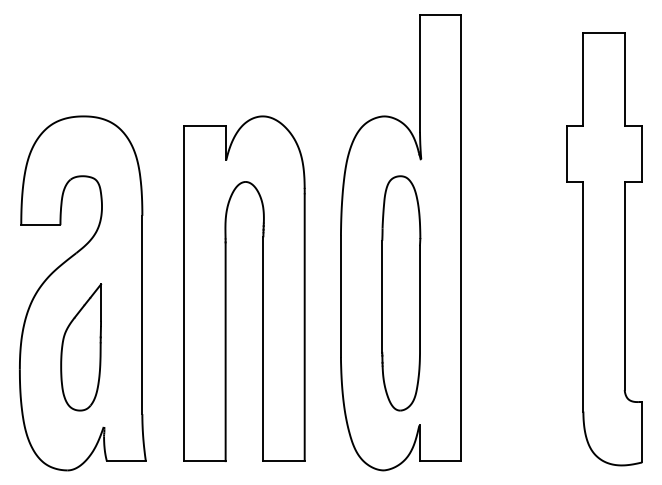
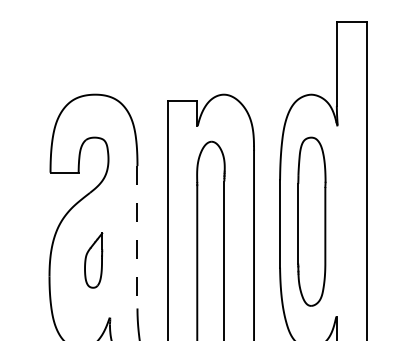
part: (401, 293) -> (312, 221), moved
line: (142, 315) -> (137, 237), solid -> dashed
part: (81, 347) -> (93, 260), size x0.6

